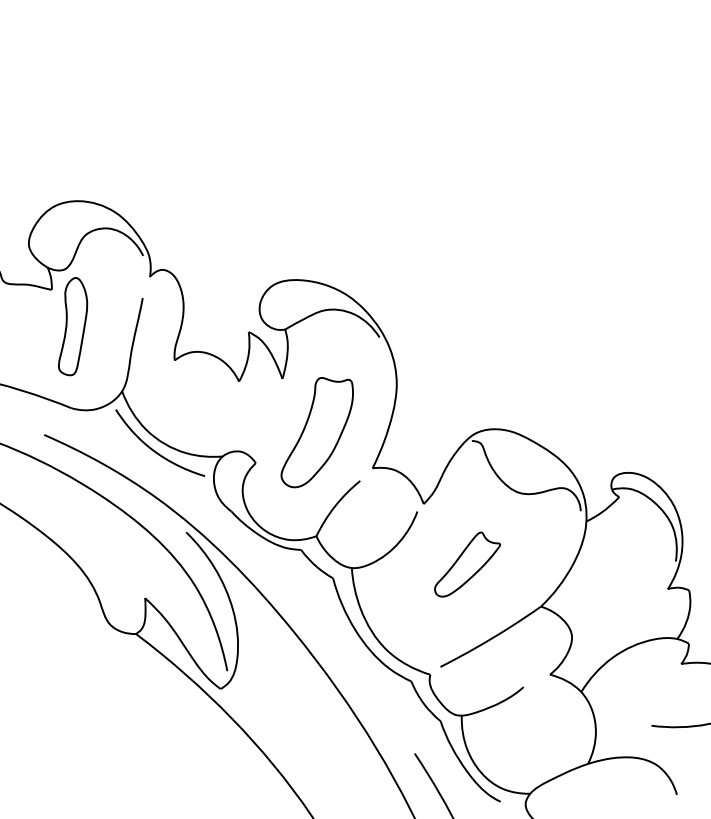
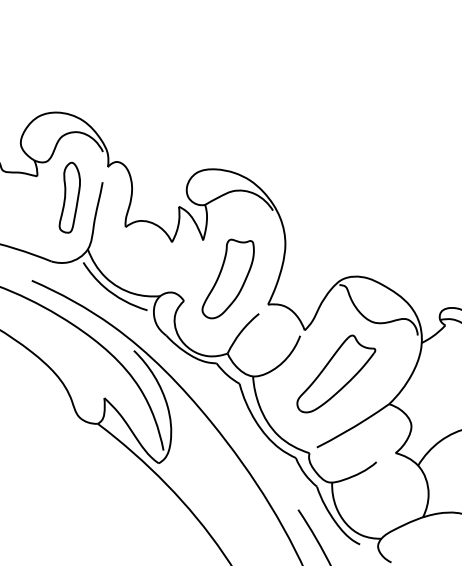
part: (73, 326) -> (70, 197), moved
part: (467, 564) -> (336, 373), size x1.67

